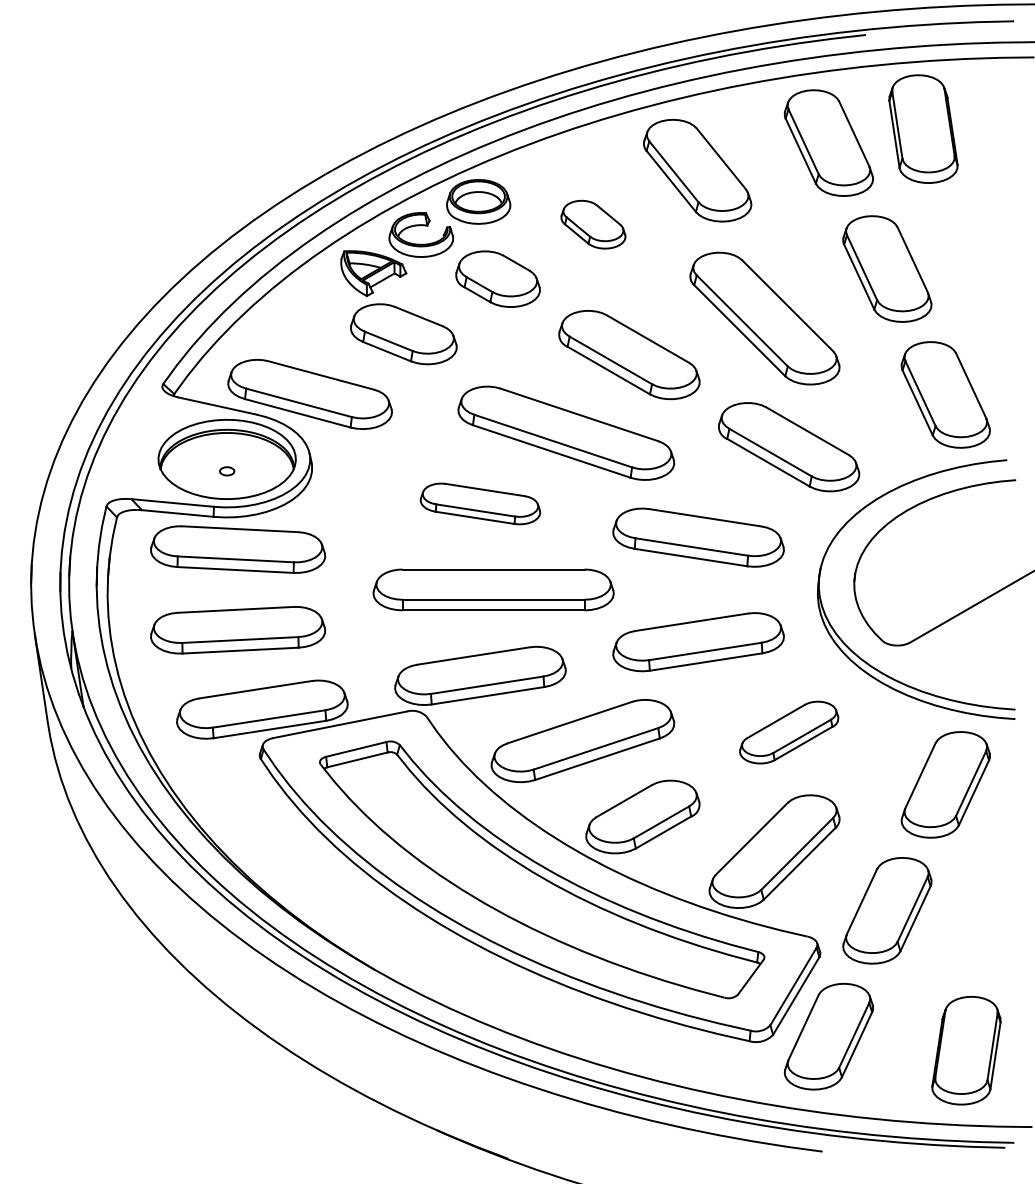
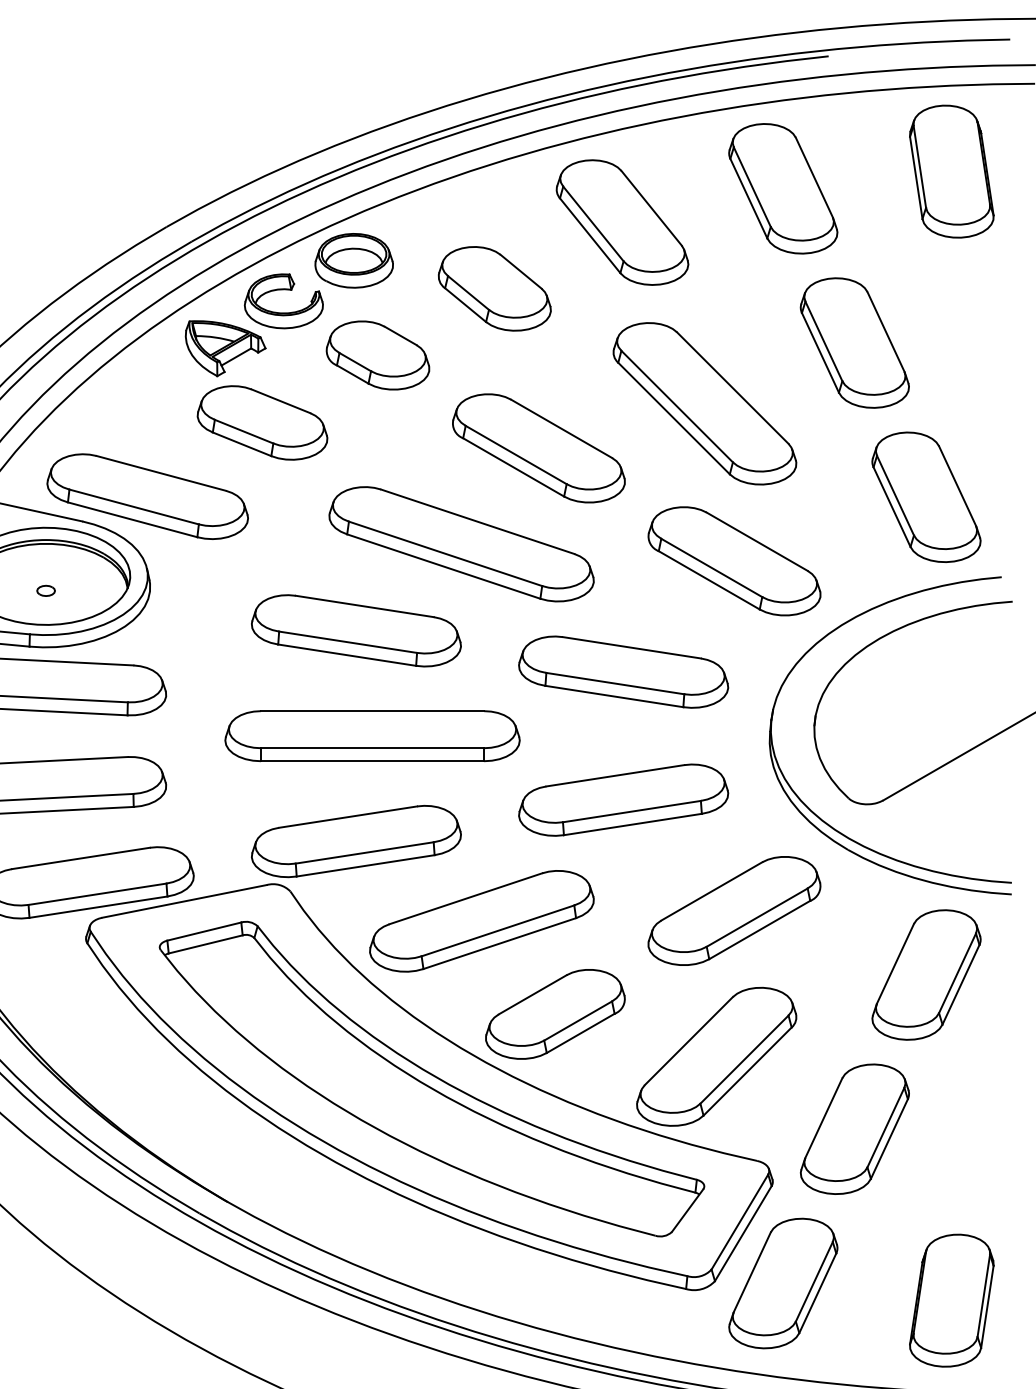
part: (923, 128) -> (951, 170), moved
part: (593, 224) -> (494, 288), size x1.43
part: (480, 503) -> (356, 630), size x1.43
part: (789, 732) -> (735, 910), size x1.43

